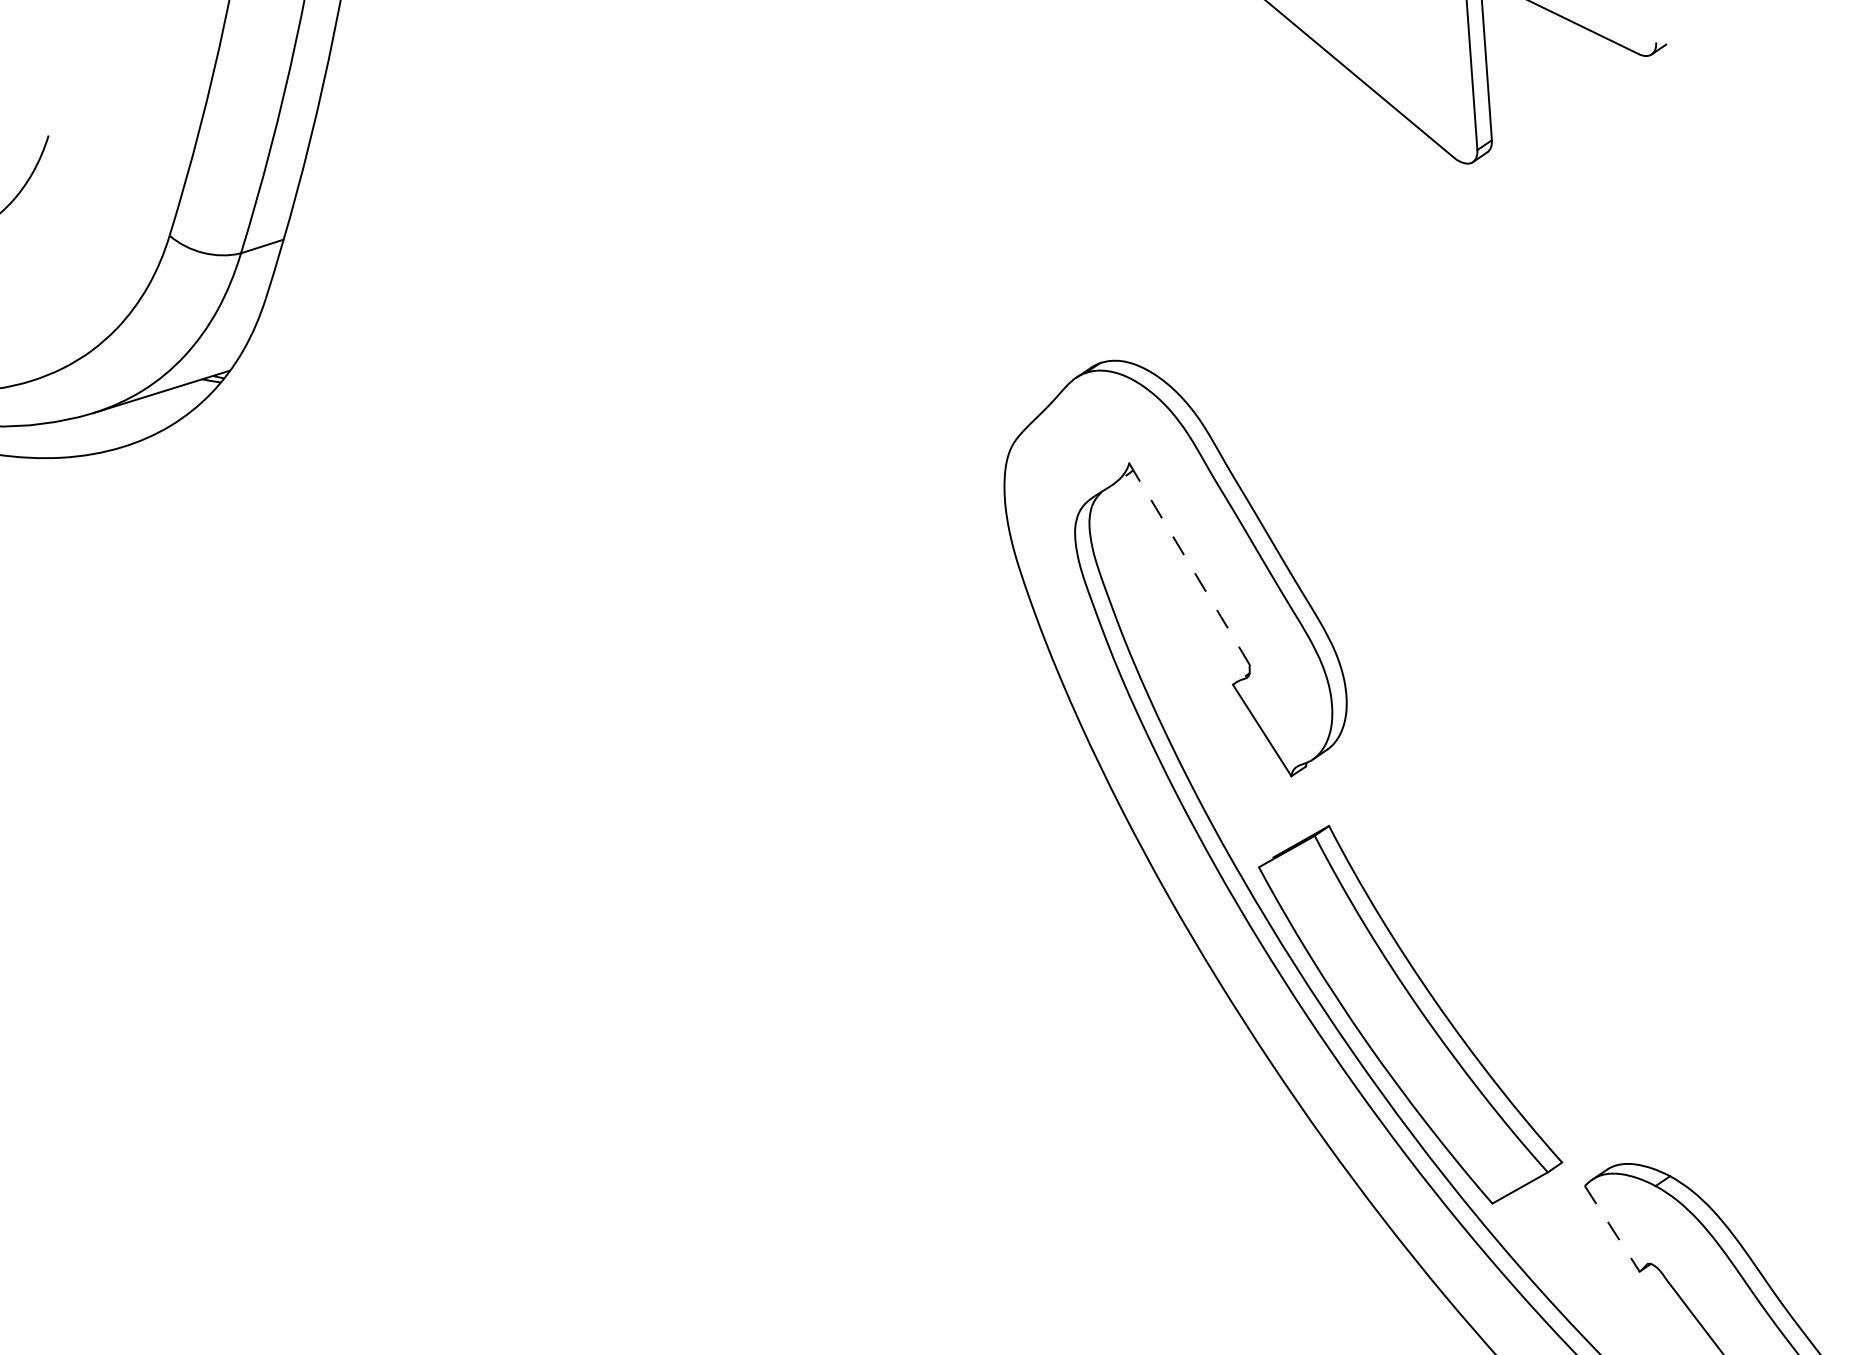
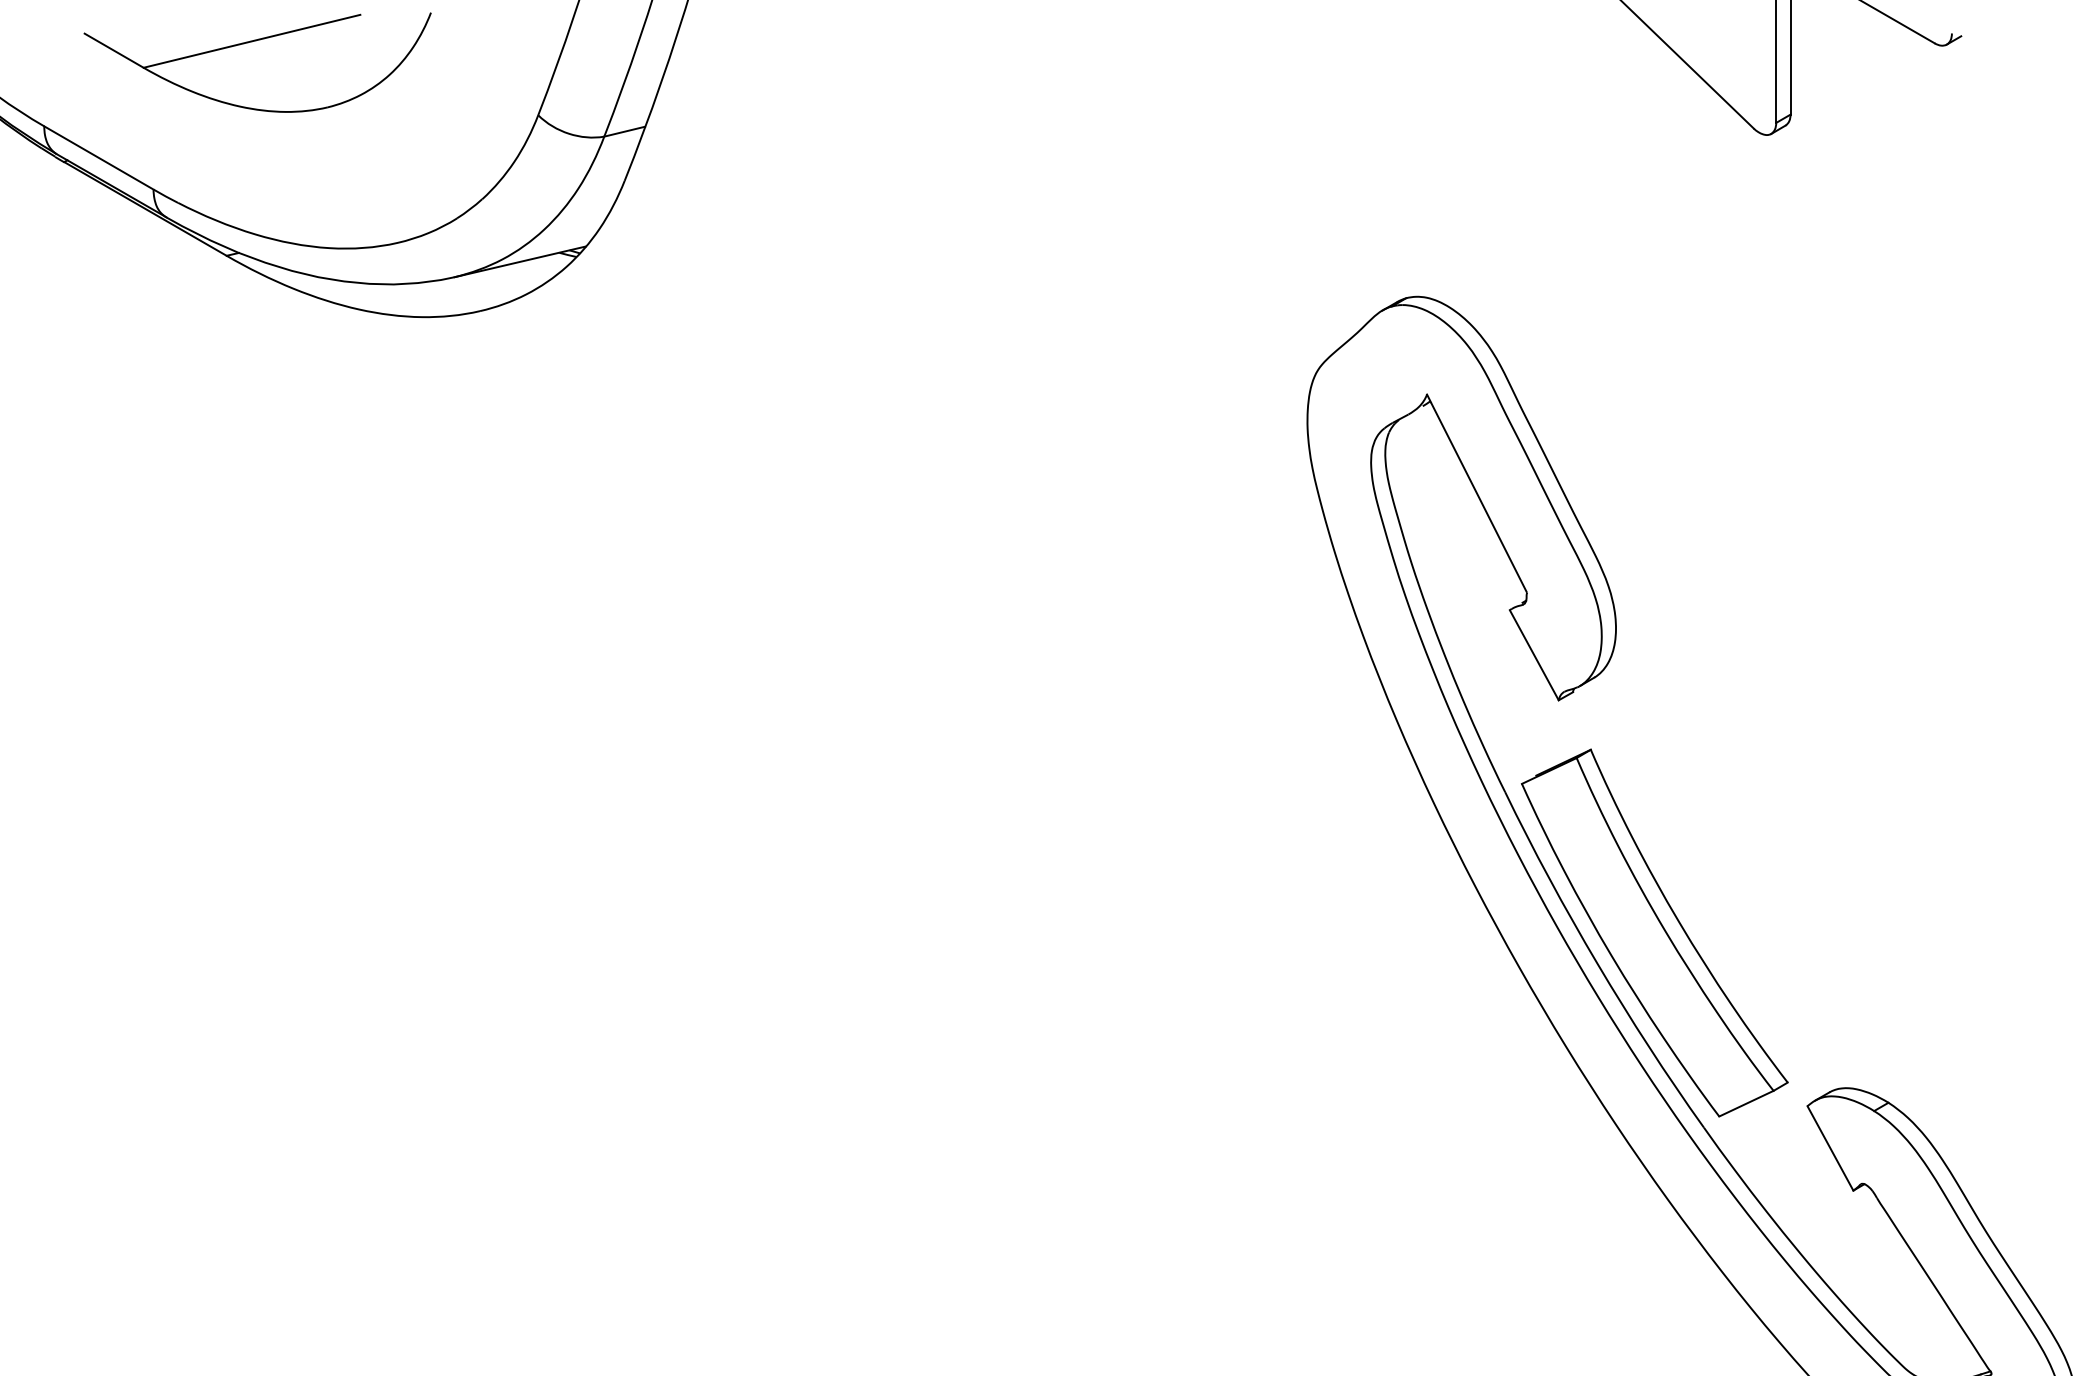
arc: (1192, 568) -> (1479, 497), dashed -> solid
line: (1612, 1228) -> (1830, 1148), dashed -> solid

